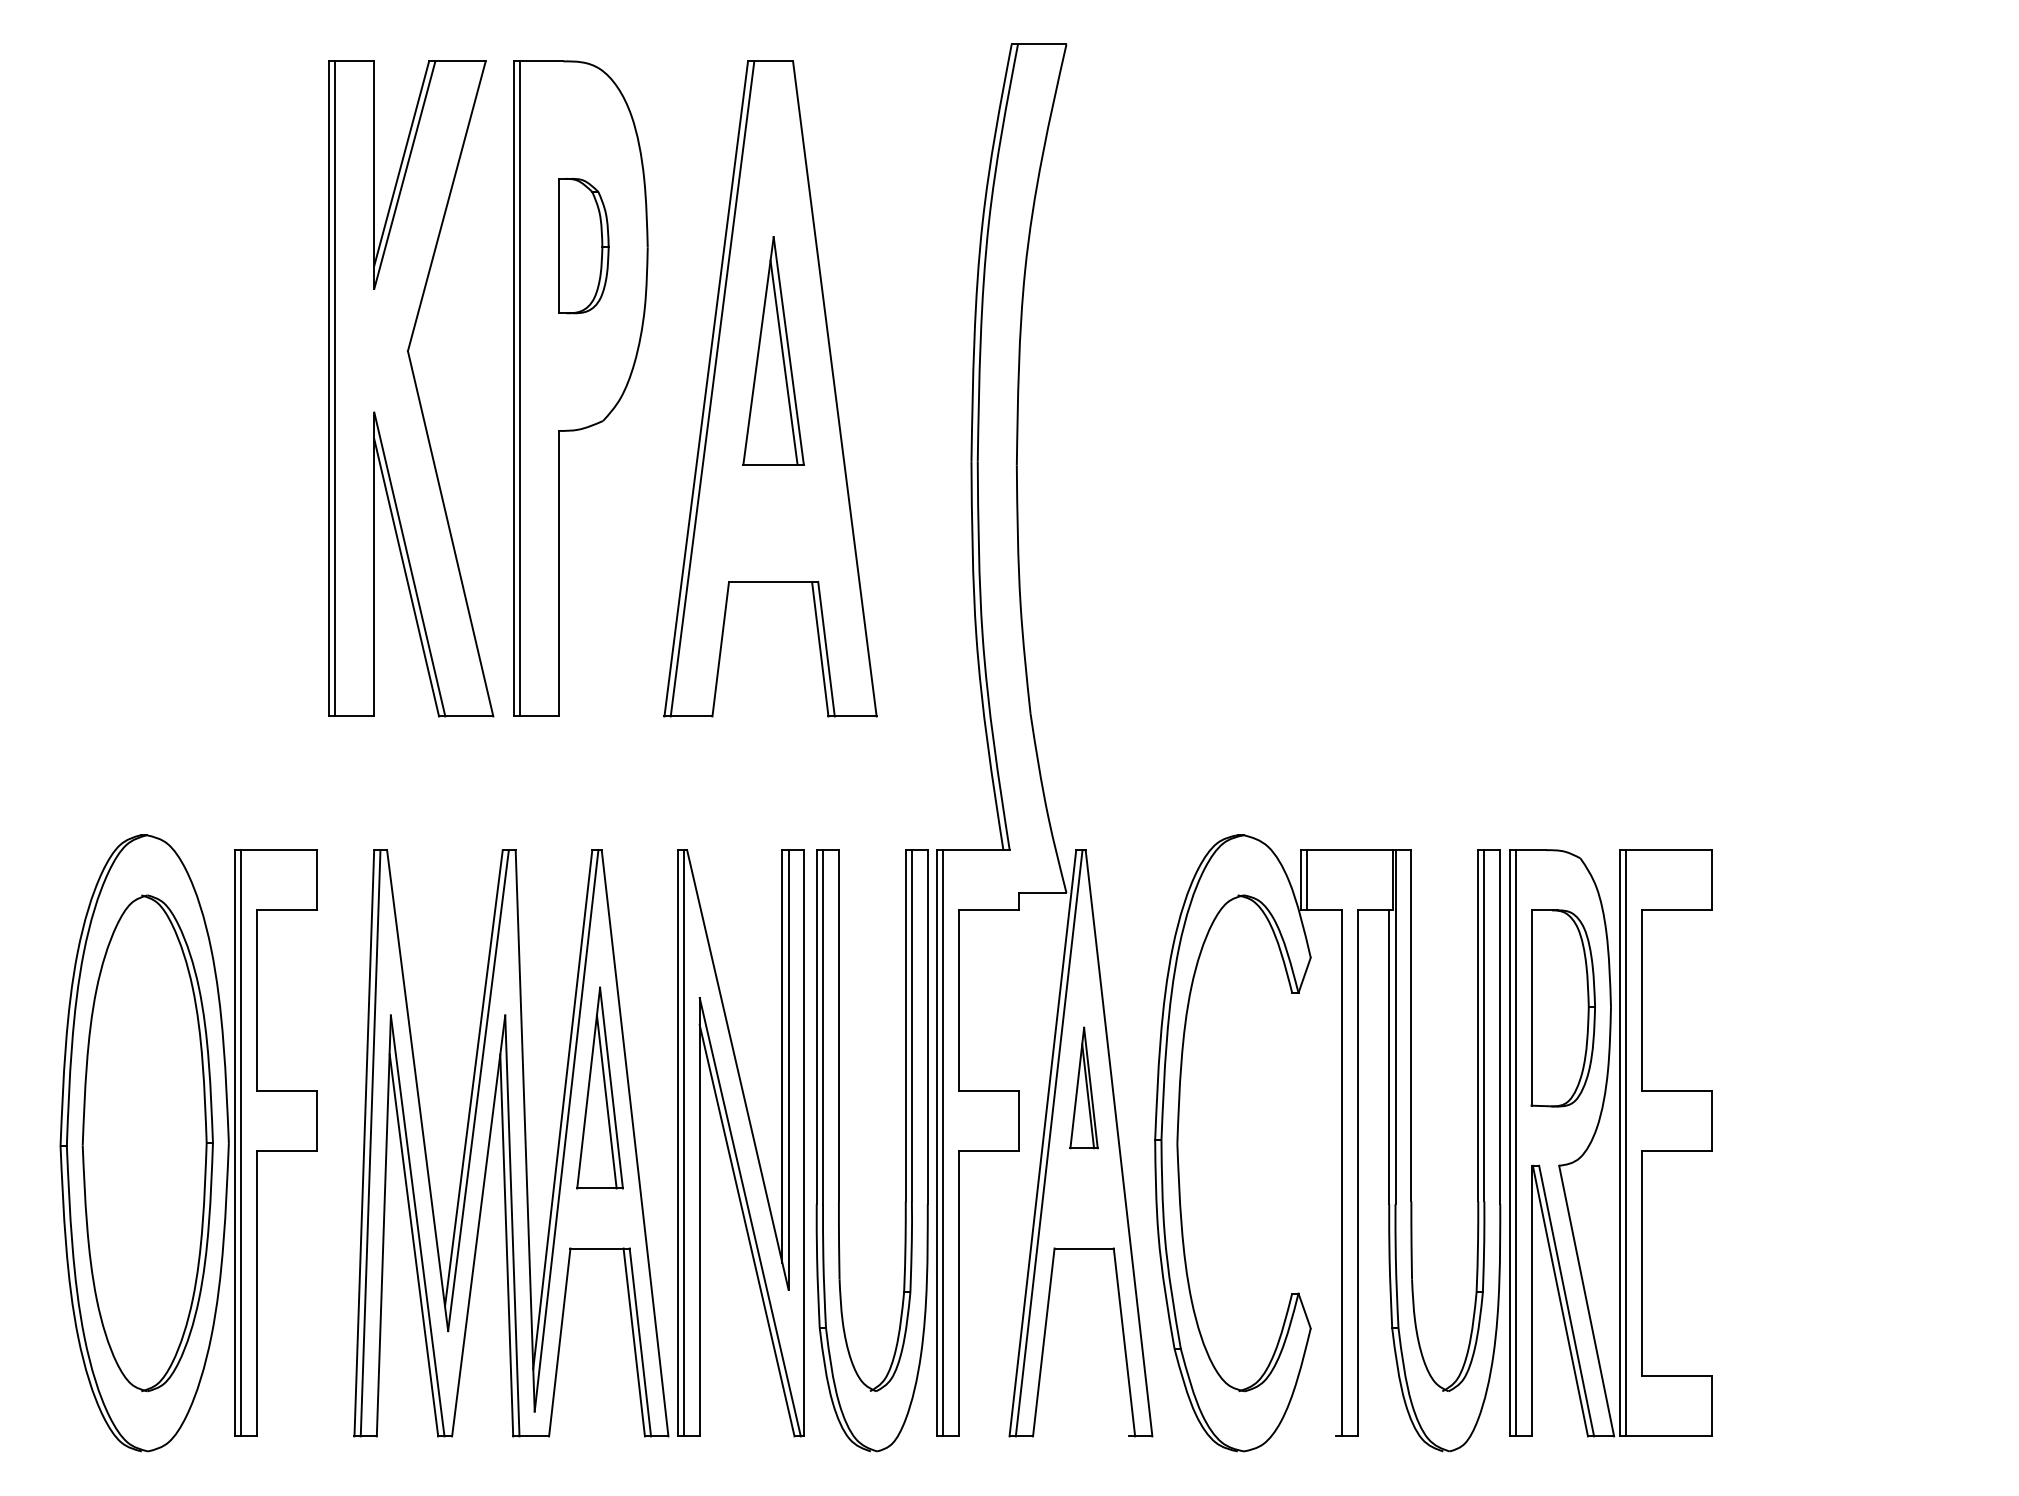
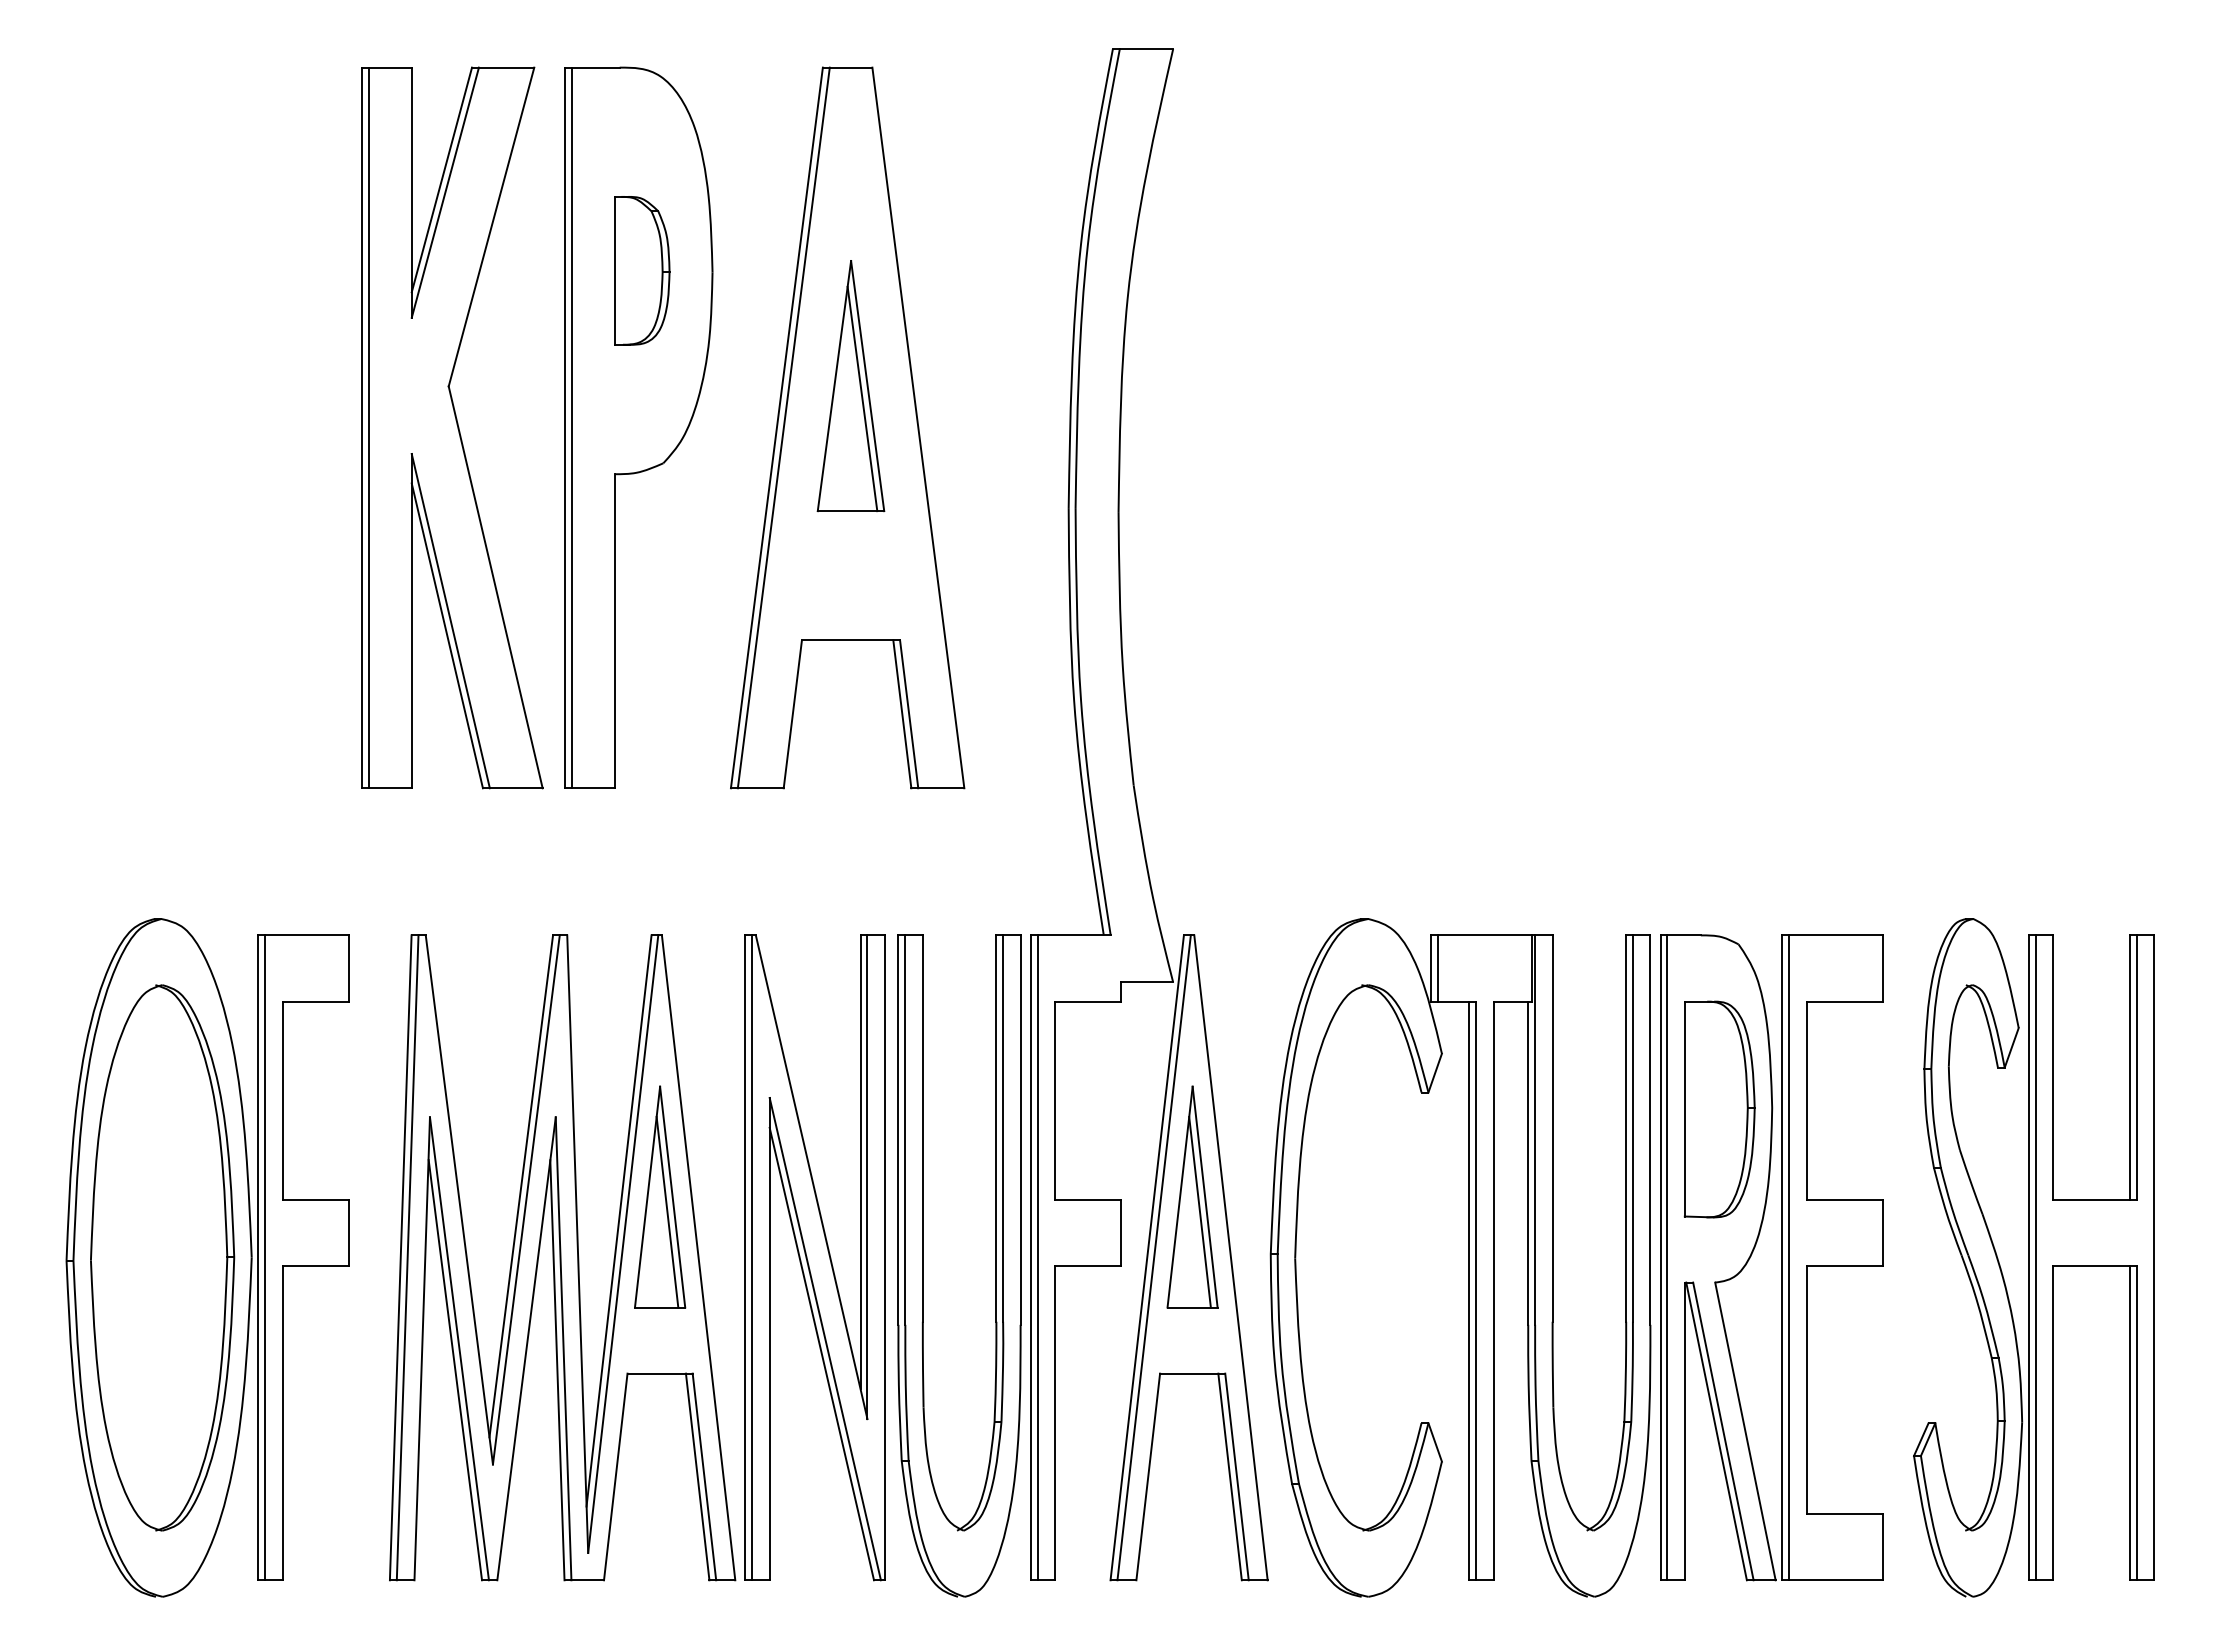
part: (1084, 1087) -> (1192, 1196), size x1.67
part: (1848, 1142) -> (2033, 1257), added
line: (1335, 1172) -> (1469, 1290), added
line: (1117, 1342) -> (1229, 1476), added

